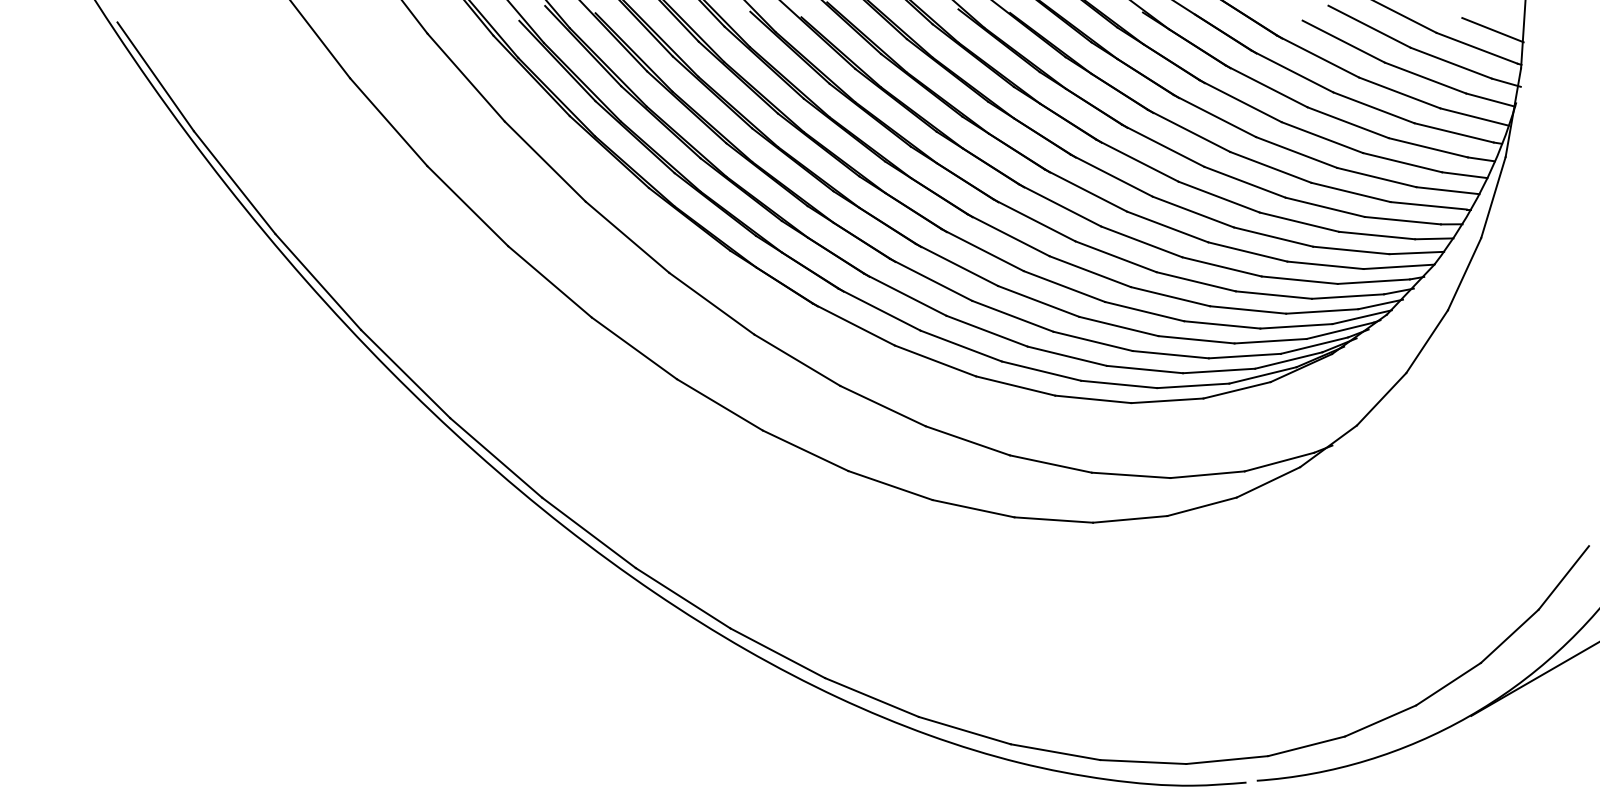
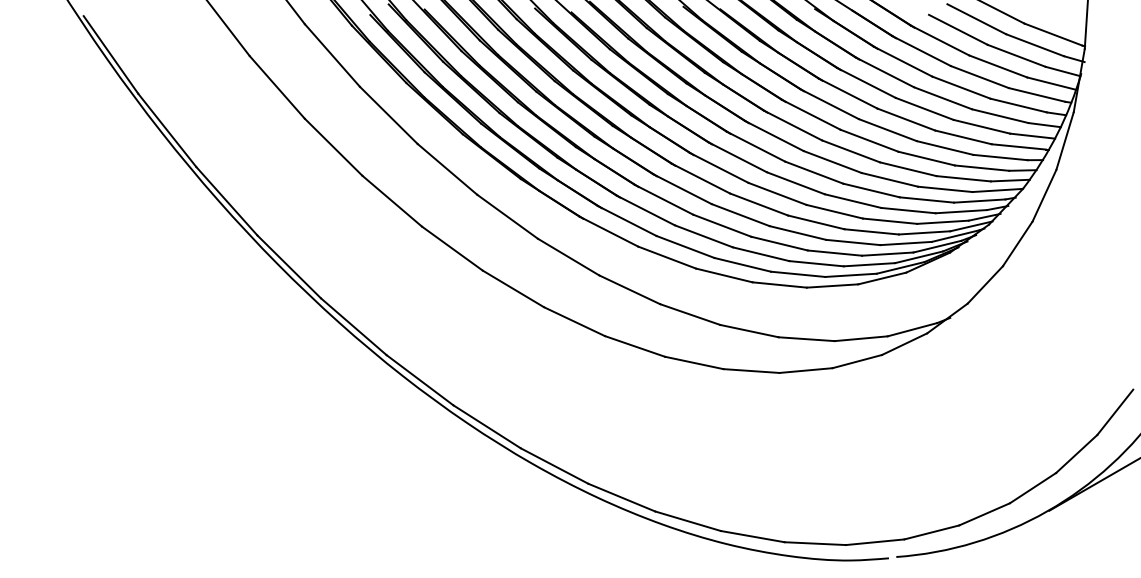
line: (1492, 29) -> (1064, 21), removed

